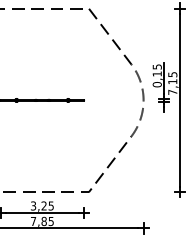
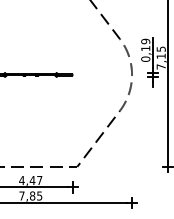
text: (156, 66) -> (144, 41), 0,15 -> 0,19
text: (41, 205) -> (29, 180), 3,25 -> 4,47

